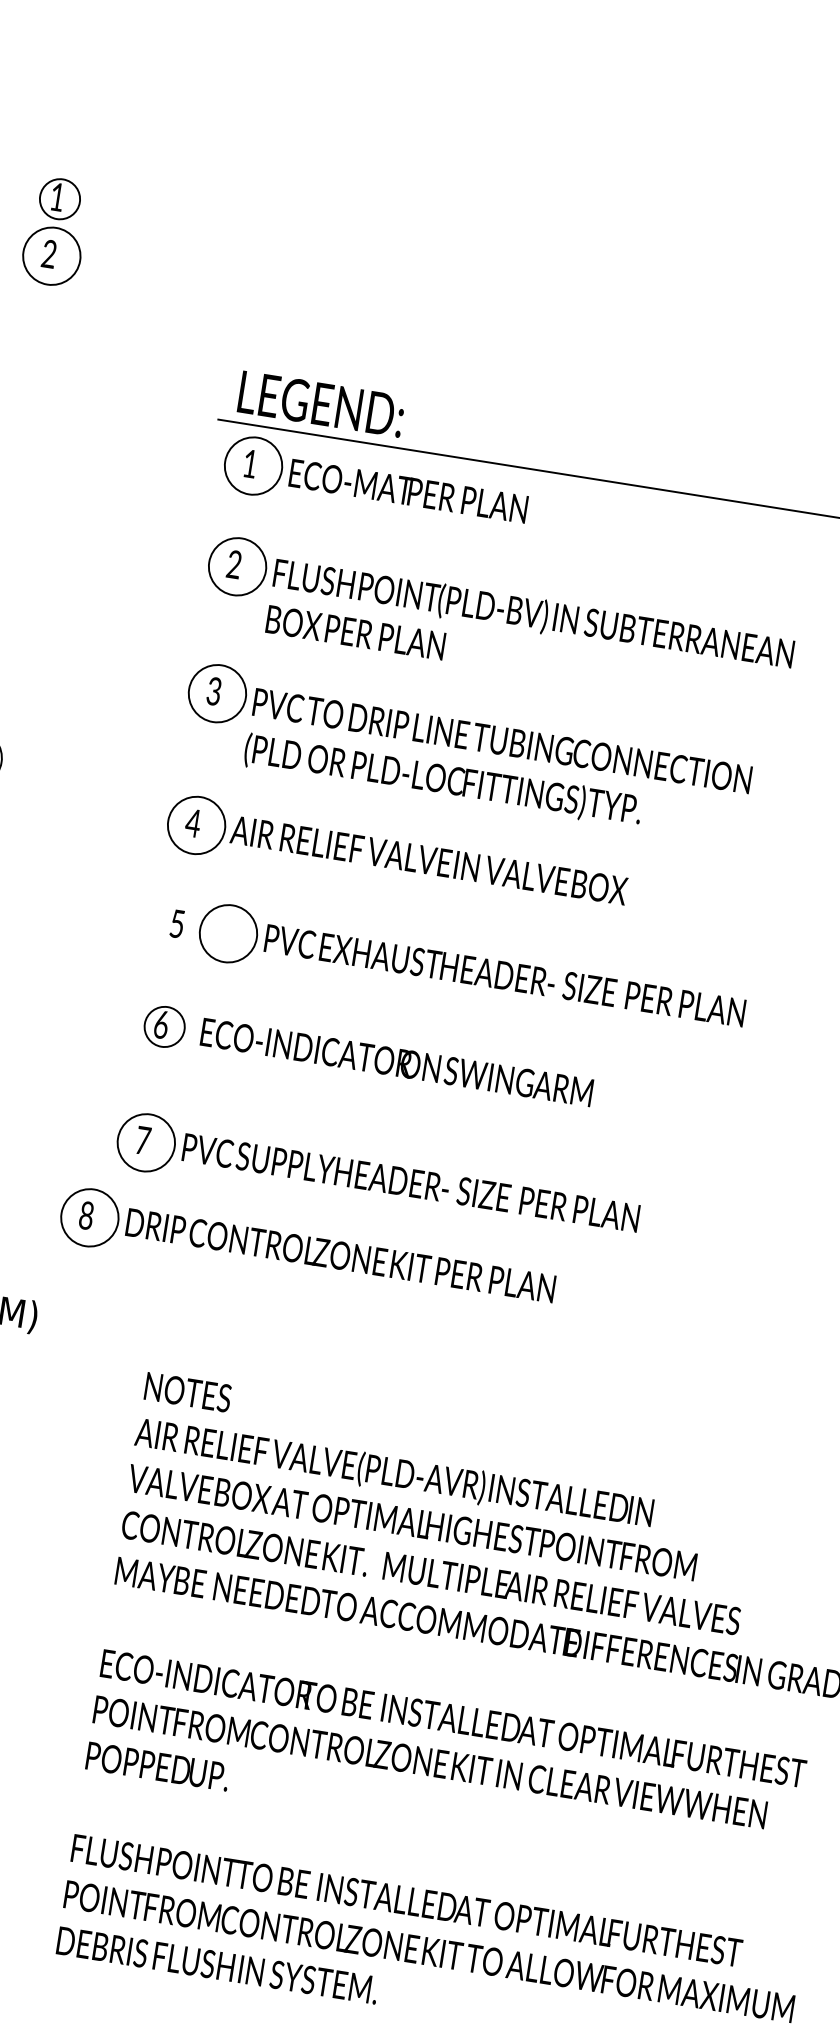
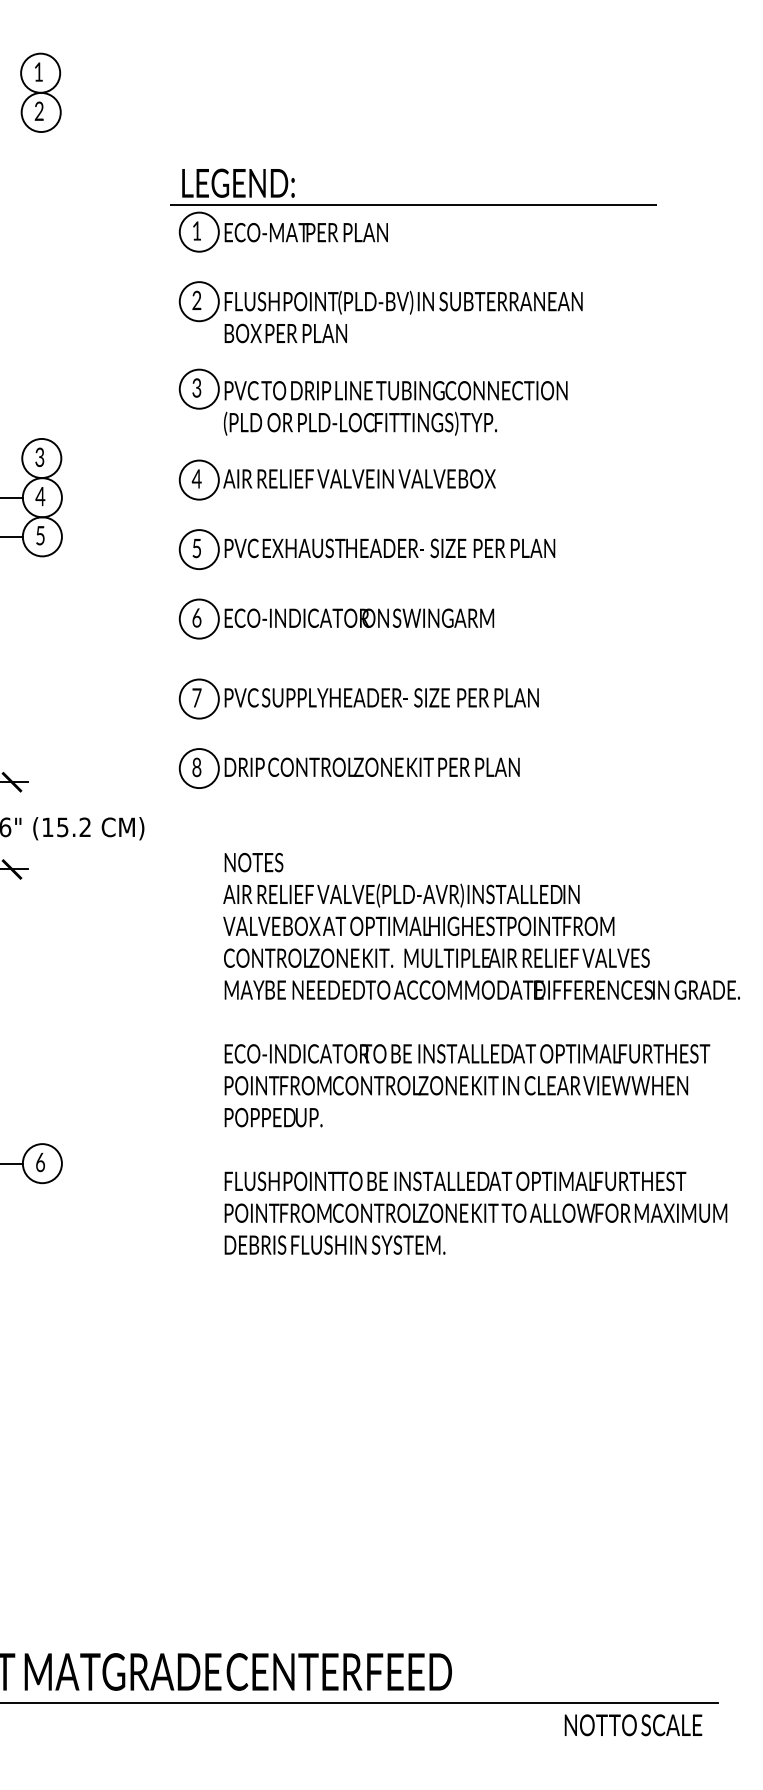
circle: (59, 198) -> (40, 72), size x1.43
part: (470, 971) -> (366, 549), moved
circle: (163, 1025) -> (198, 618), size x1.43
part: (306, 1252) -> (348, 768), moved

